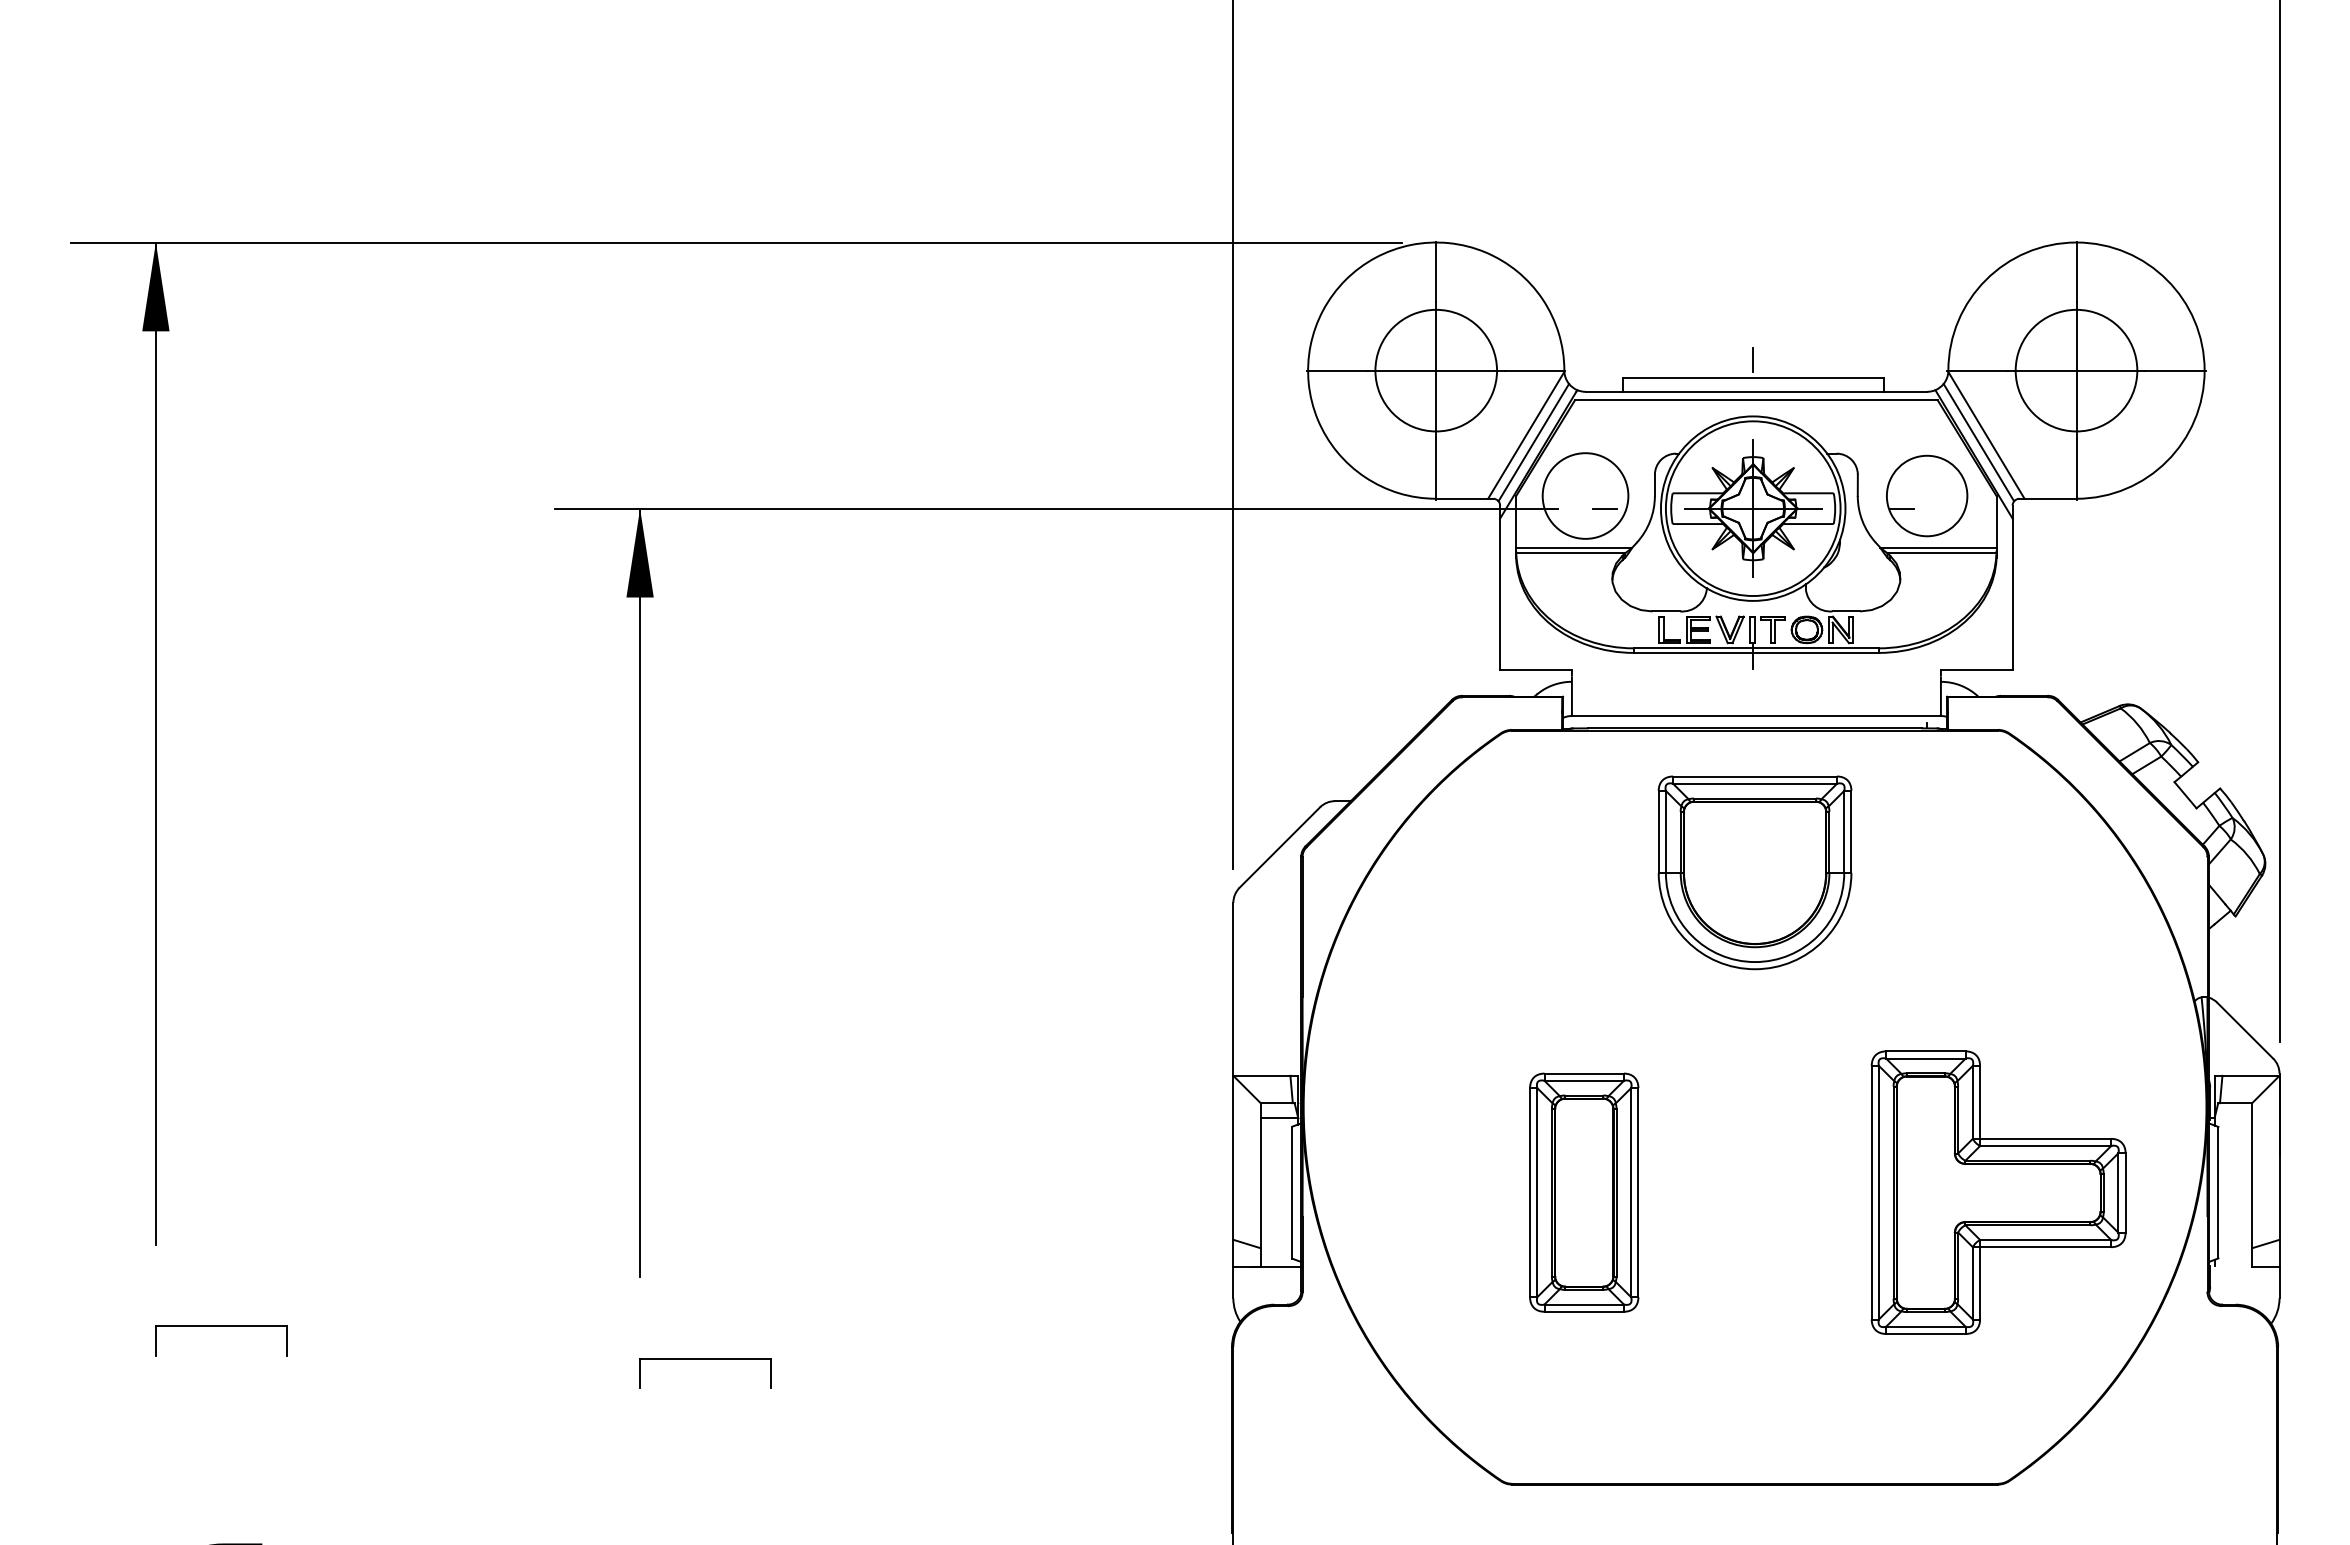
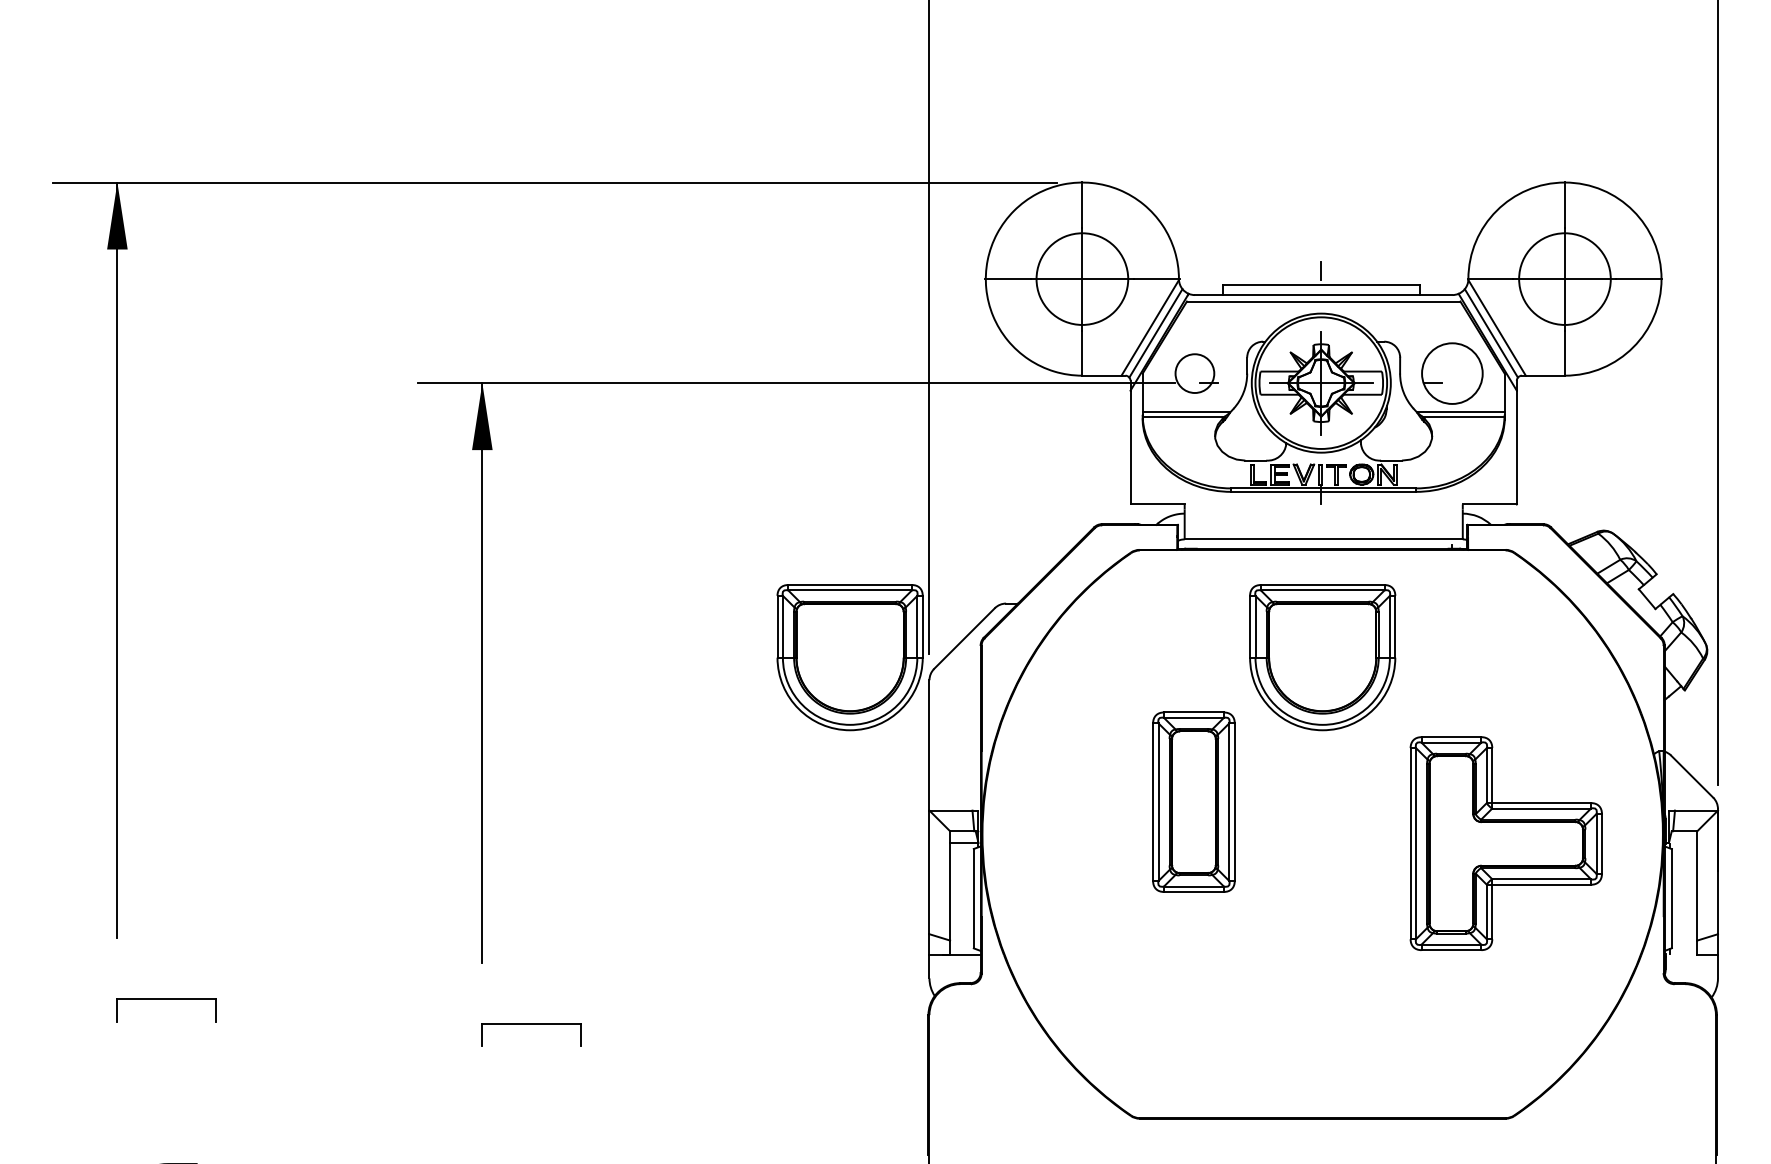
circle: (1585, 495) -> (1194, 373), size x0.6
part: (1127, 872) -> (849, 657), added
part: (1584, 1192) -> (1194, 802), moved
part: (1998, 1192) -> (1506, 843), moved

